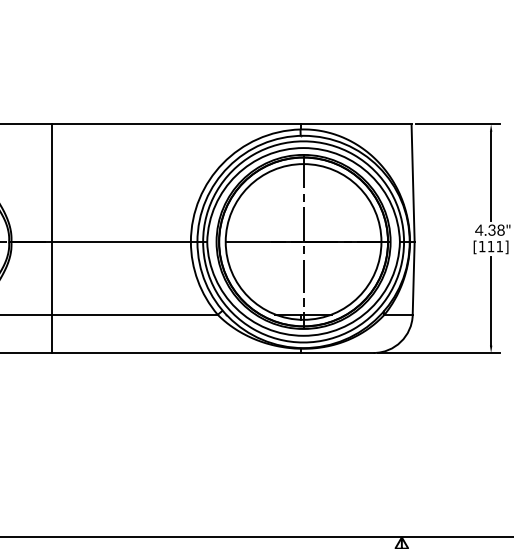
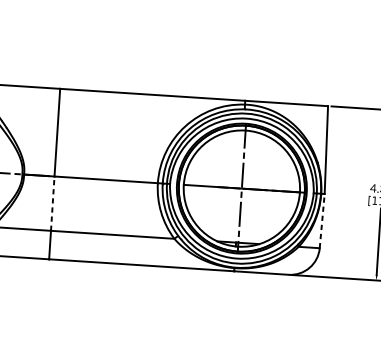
line: (52, 277) -> (52, 203), solid -> dashed
line: (413, 277) -> (322, 220), solid -> dashed

